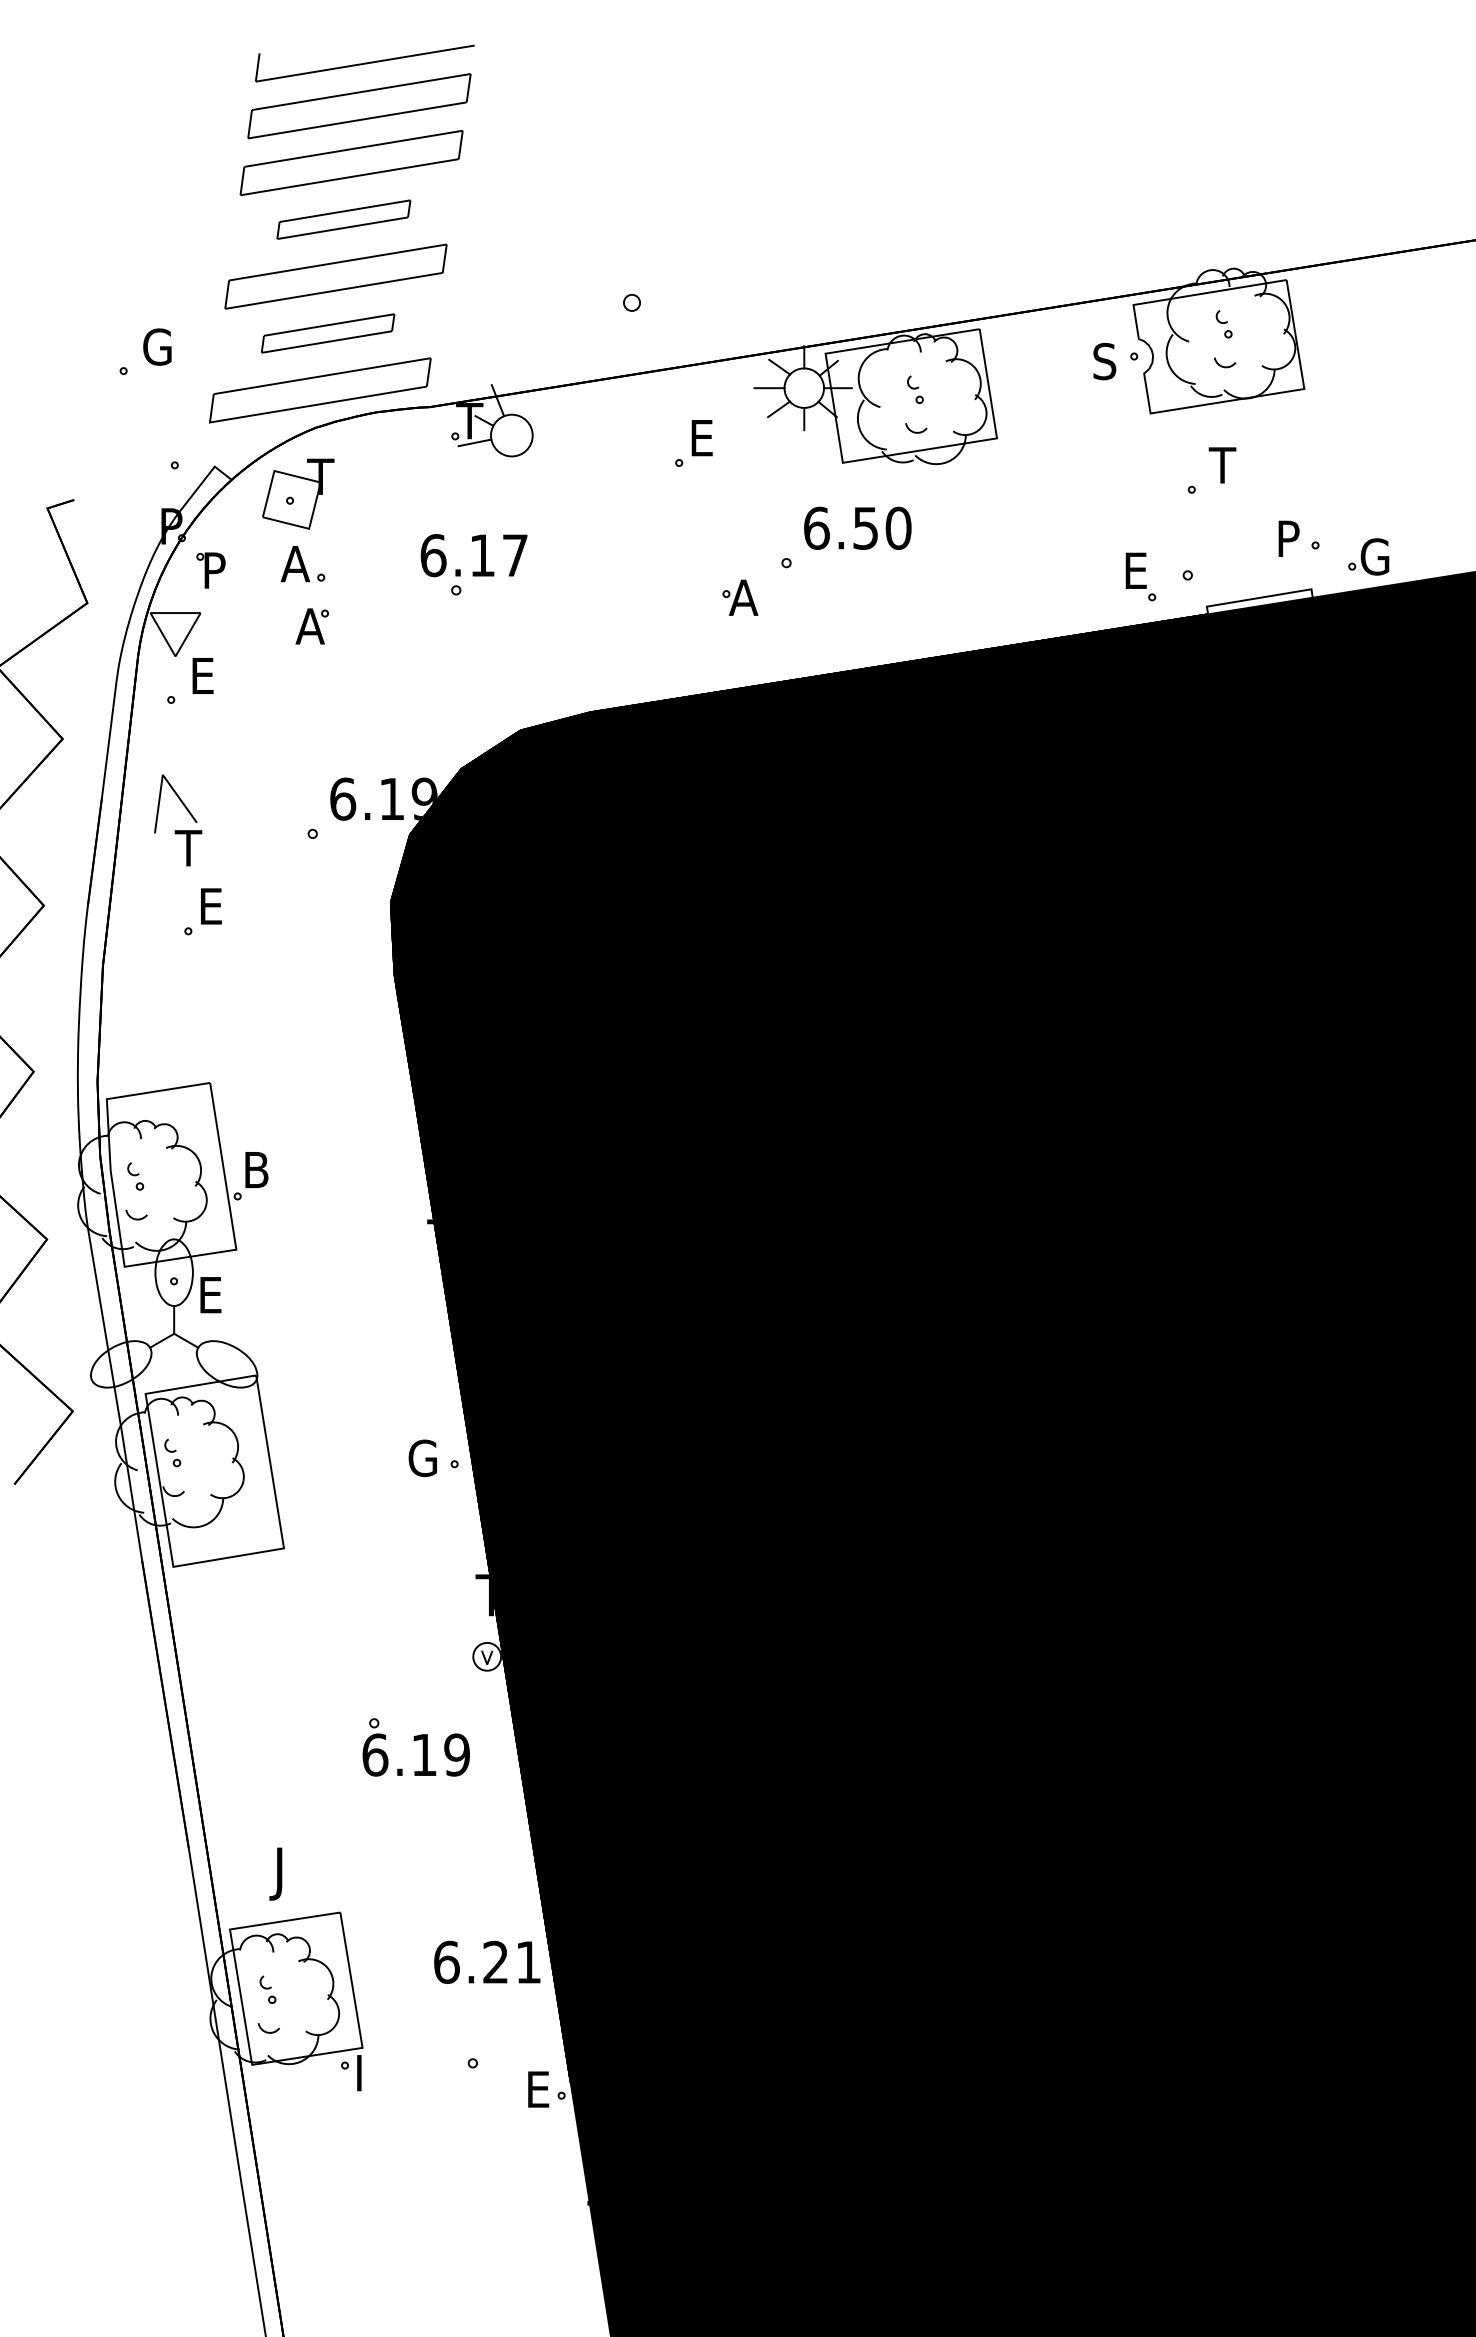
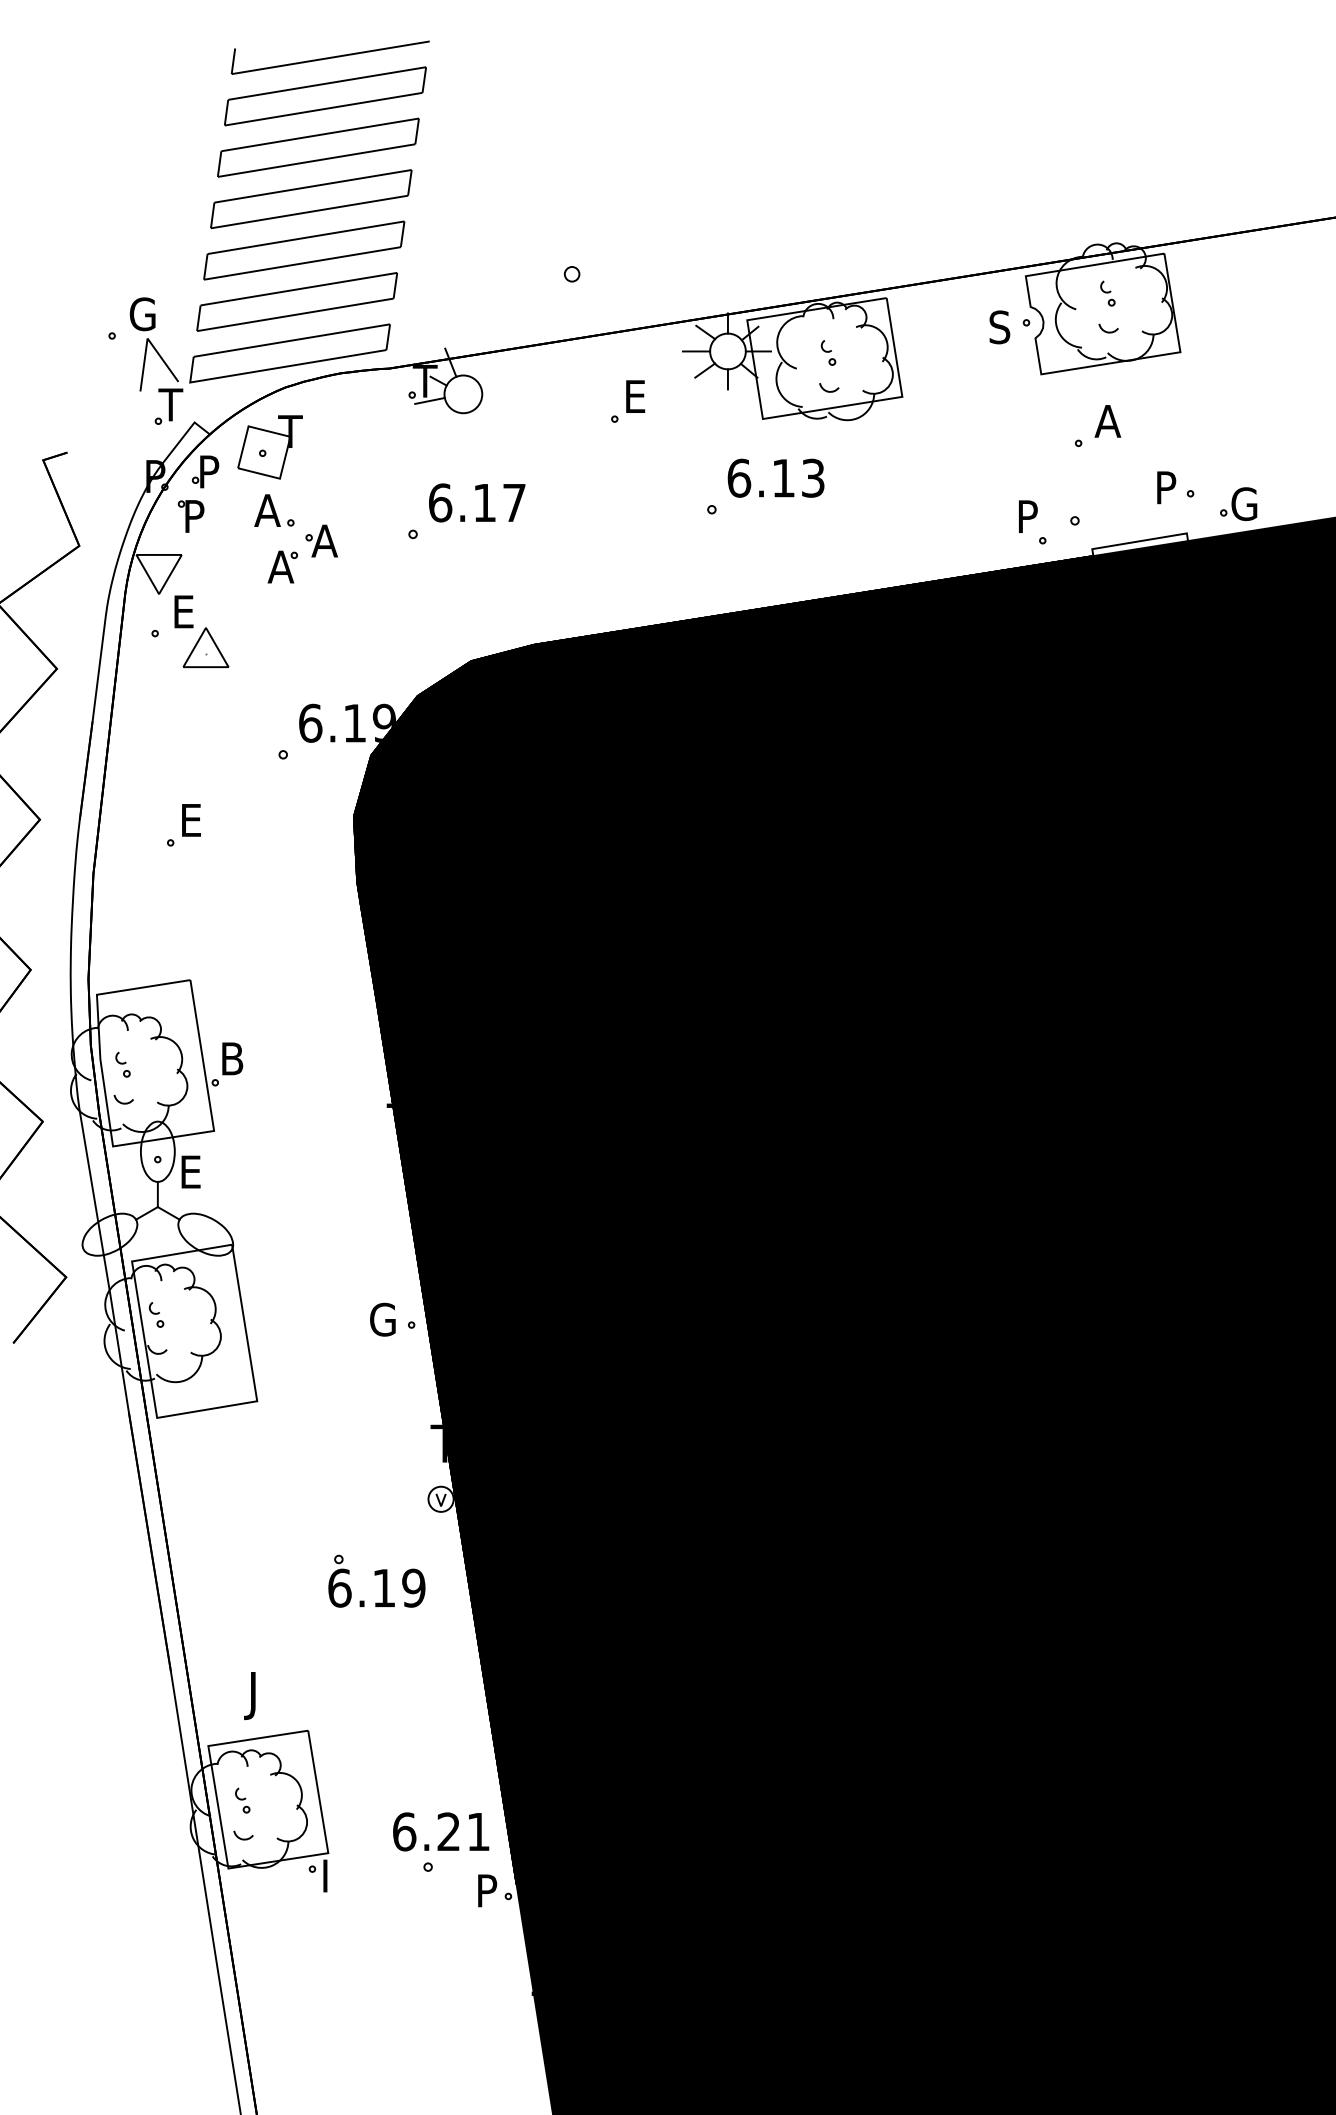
part: (343, 219) -> (311, 198), size x1.67
part: (327, 333) -> (296, 301), size x1.67
text: (1223, 465) -> (1107, 421), T -> A
part: (226, 521) -> (205, 472), added
text: (882, 527) -> (798, 477), 6.50 -> 6.13
text: (473, 555) -> (476, 502), moved
text: (1138, 570) -> (1030, 516), E -> P
part: (740, 597) -> (321, 540), moved
part: (226, 715) -> (205, 647), added
part: (178, 830) -> (161, 388), moved
text: (487, 1961) -> (441, 1831), moved
text: (540, 2089) -> (489, 1890), E -> P

